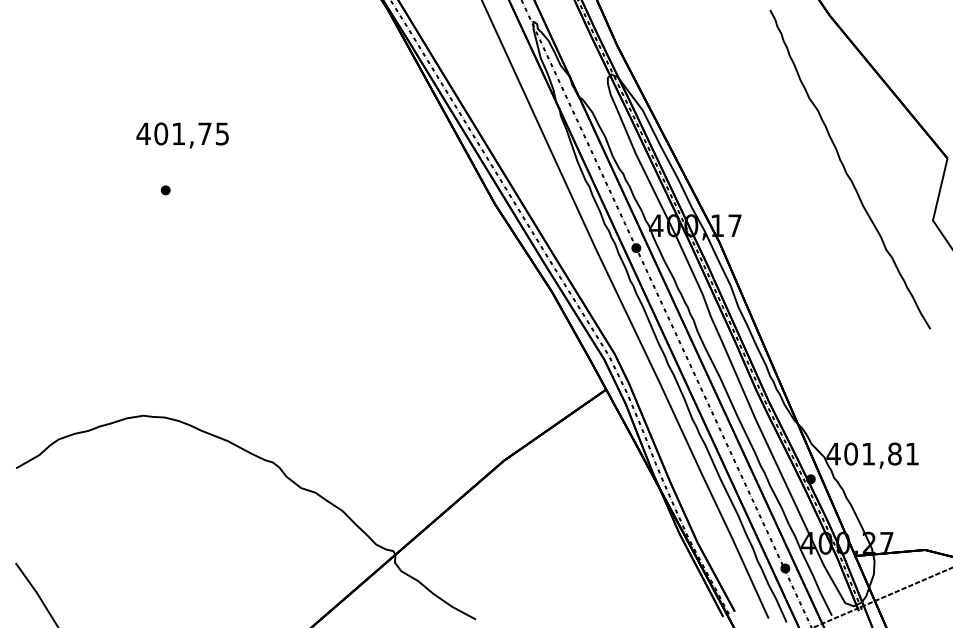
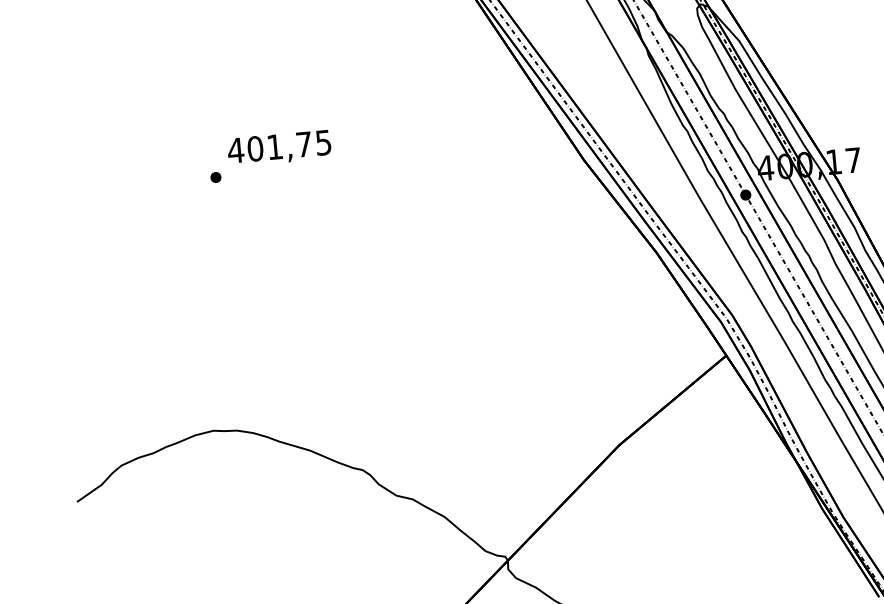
text: (182, 135) -> (279, 148), moved

